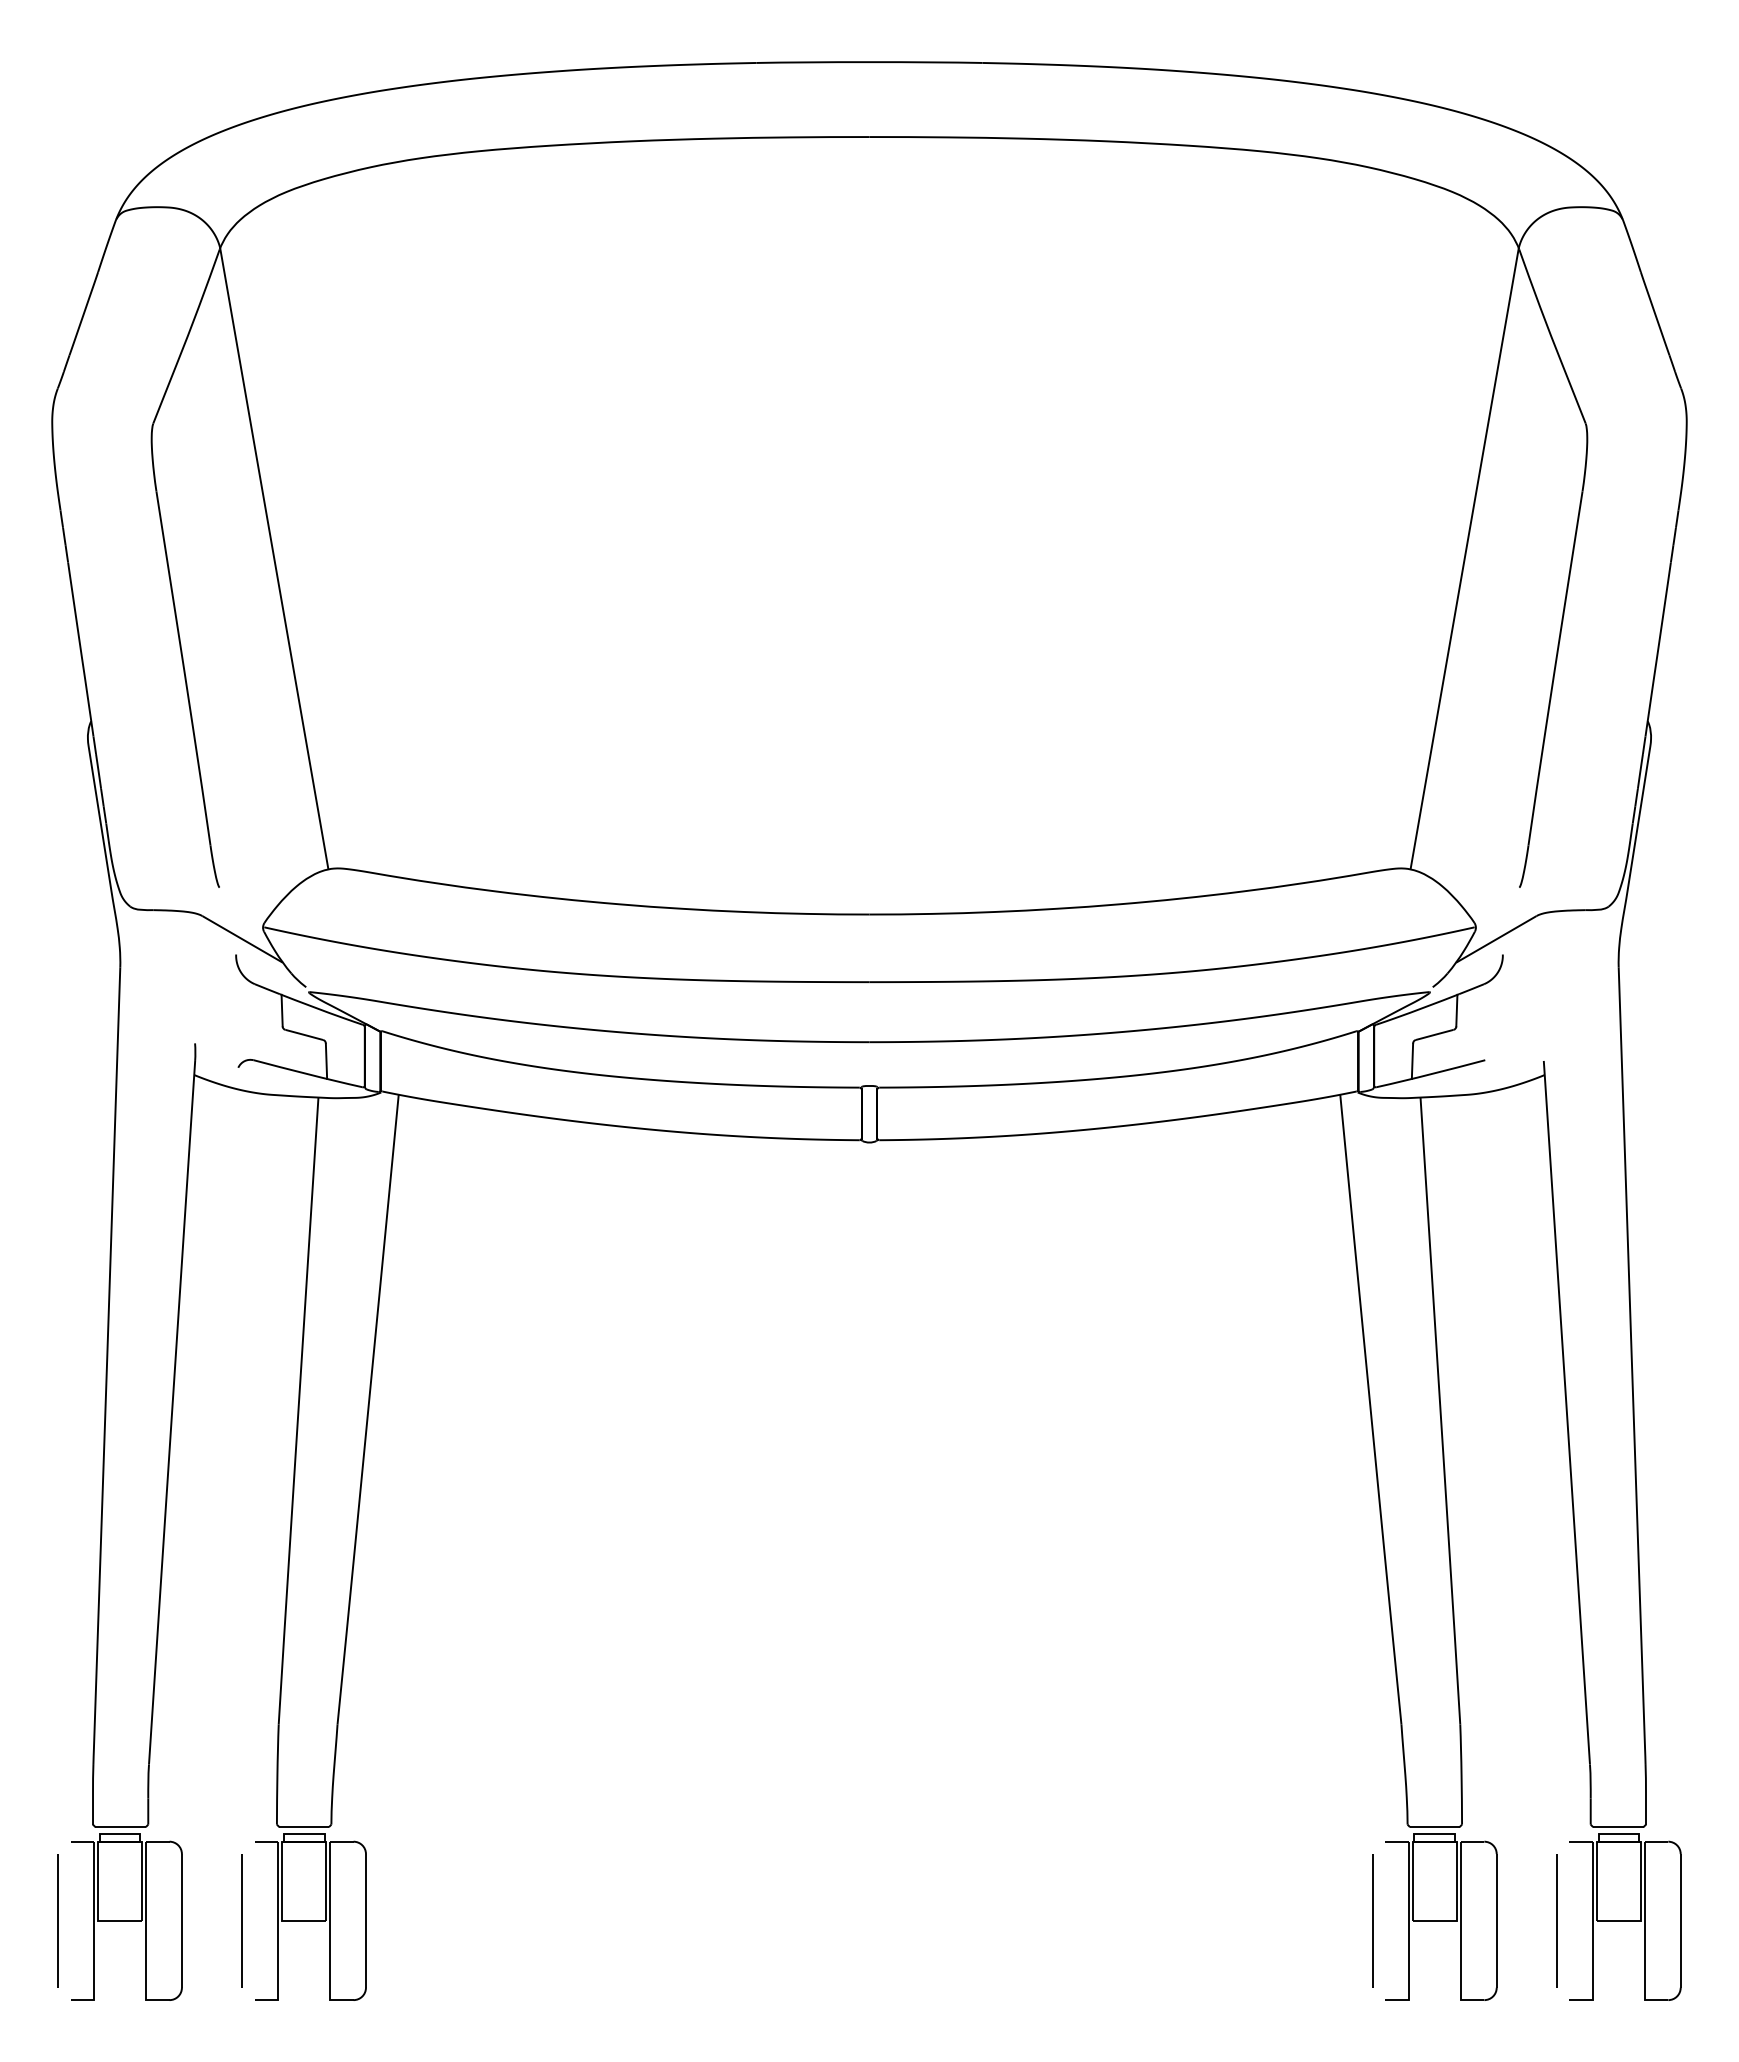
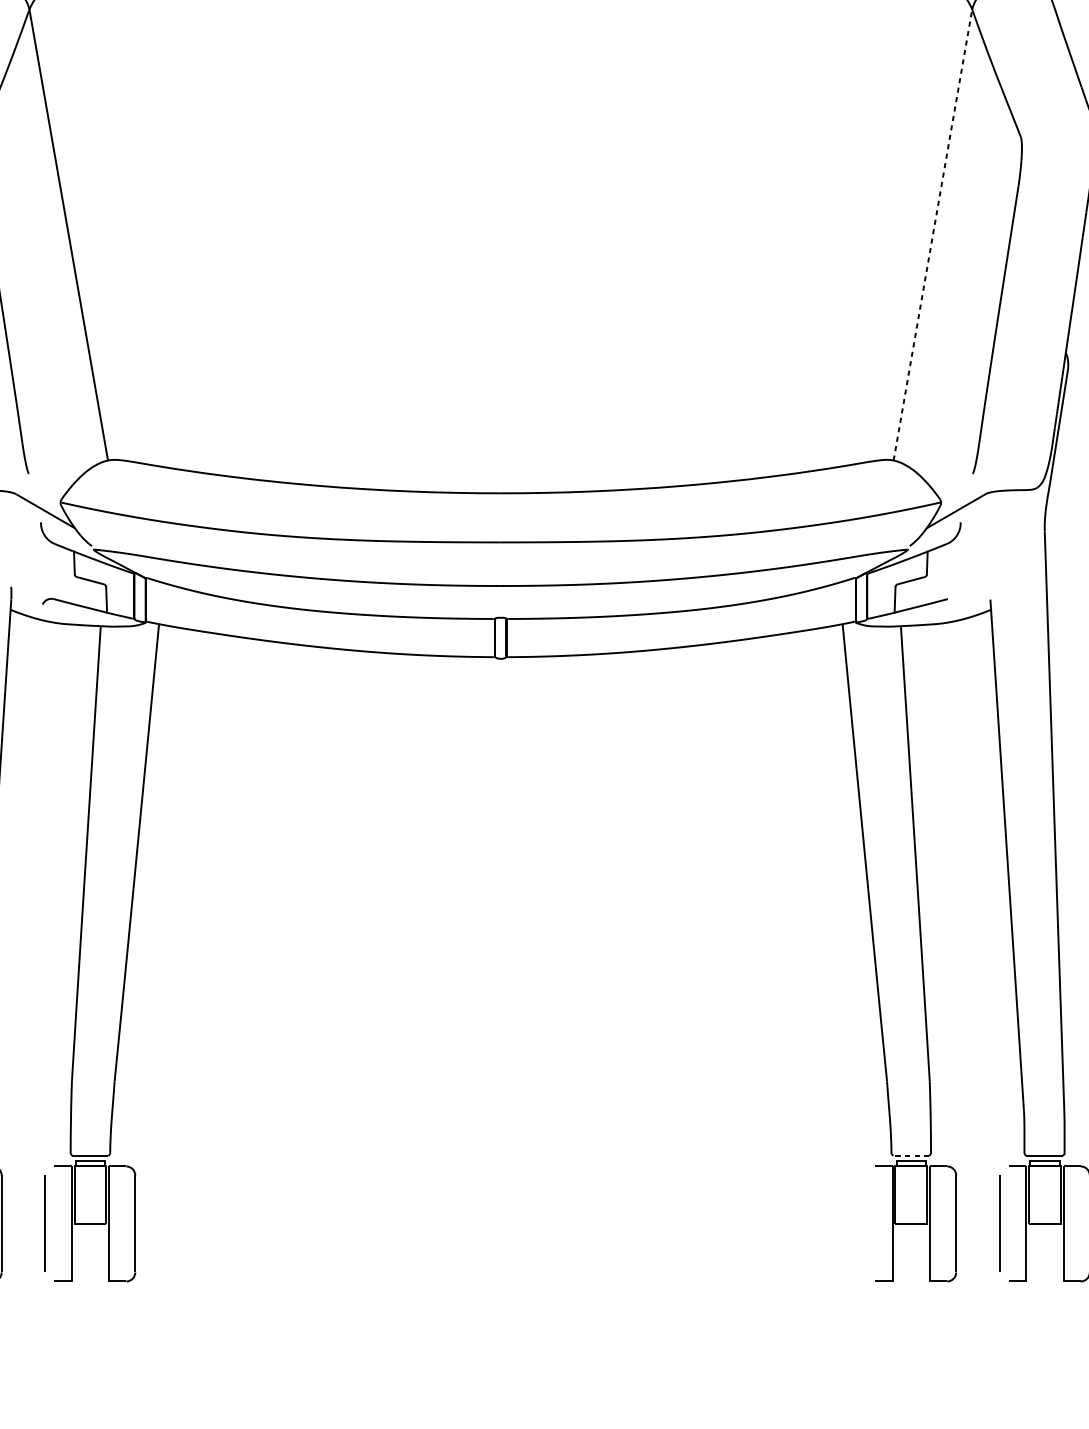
line: (1464, 558) -> (932, 234), solid -> dashed
line: (1434, 1827) -> (911, 1156), solid -> dashed
line: (1372, 1920) -> (866, 1223), removed

